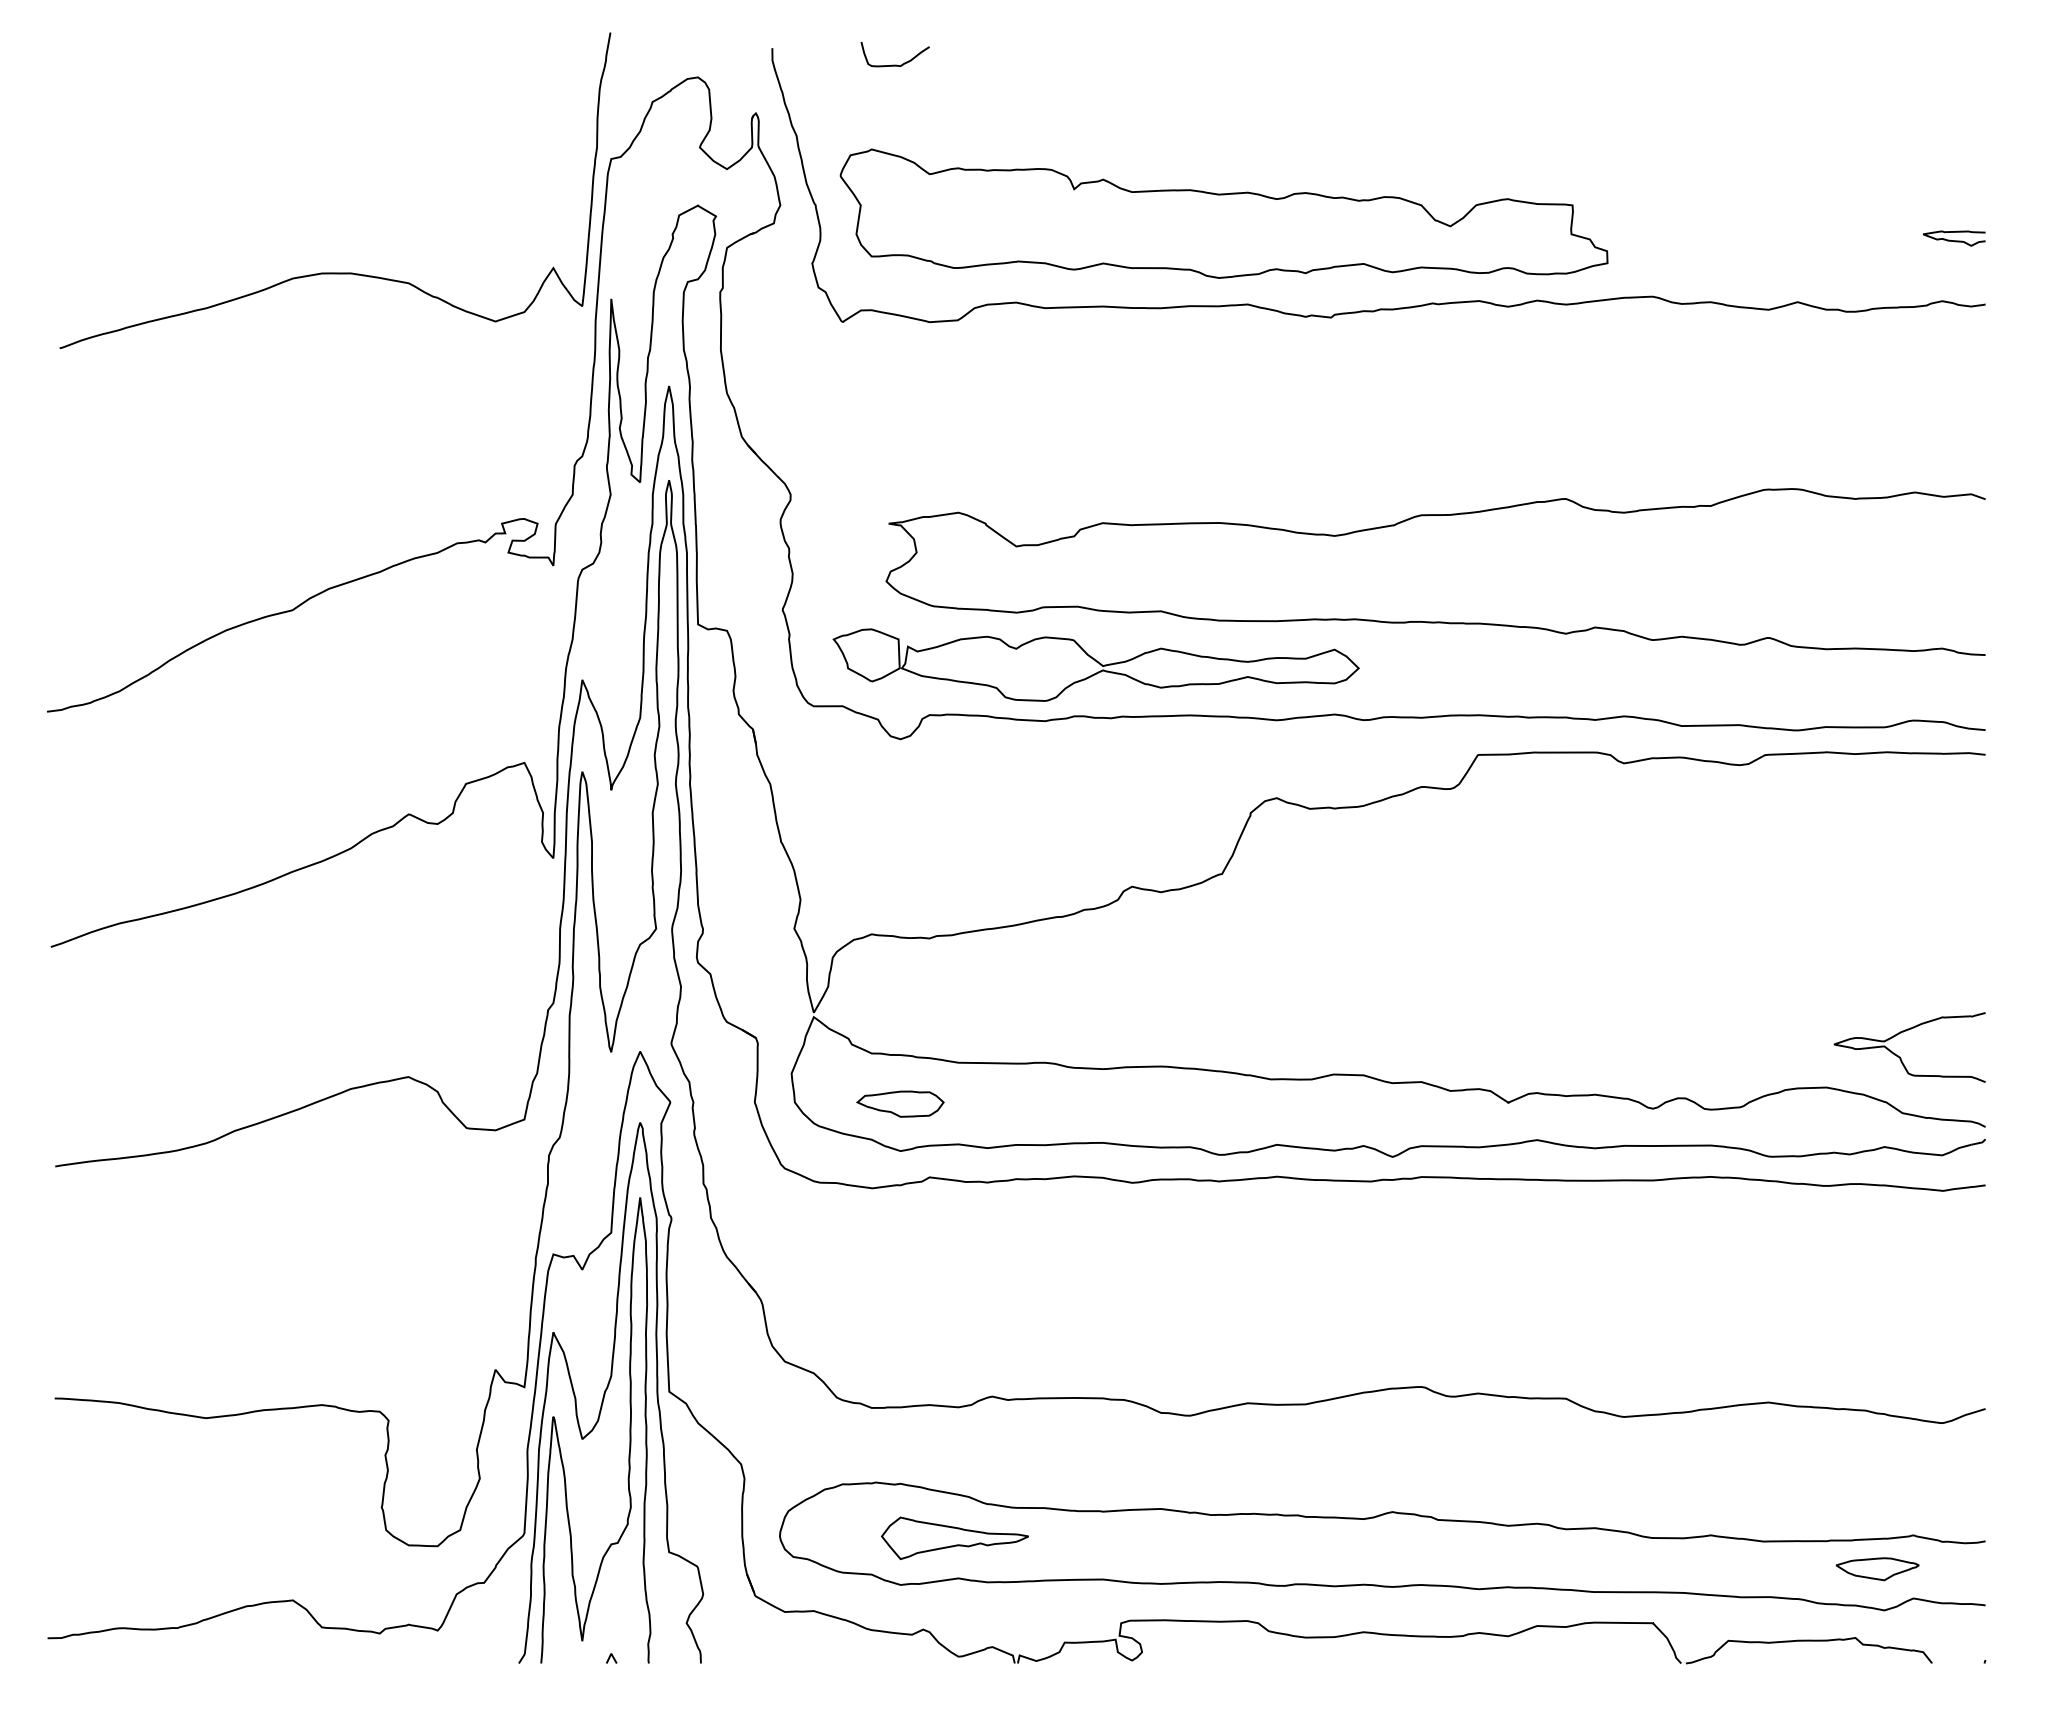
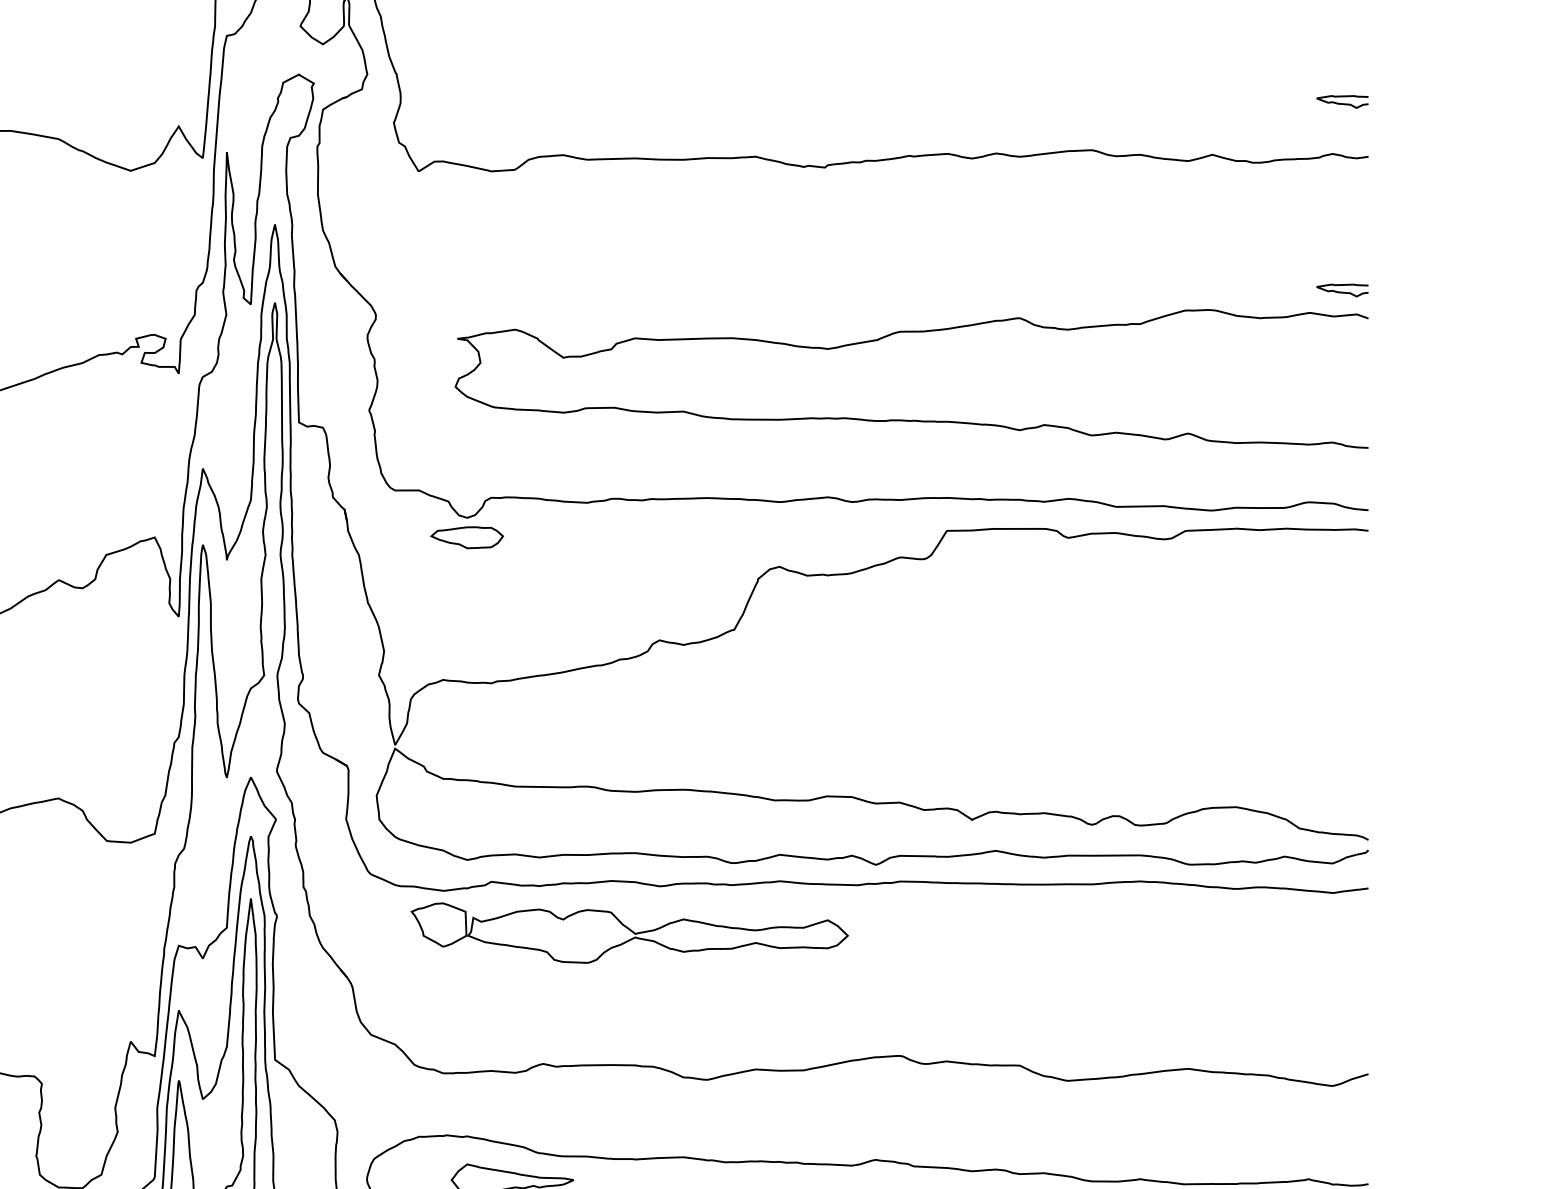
part: (1223, 213) -> (735, 81), removed
curve: (1954, 467) -> (1342, 292), added
part: (1095, 664) -> (629, 932), moved
curve: (1900, 1056) -> (1297, 781), removed
part: (900, 1103) -> (467, 537), moved

